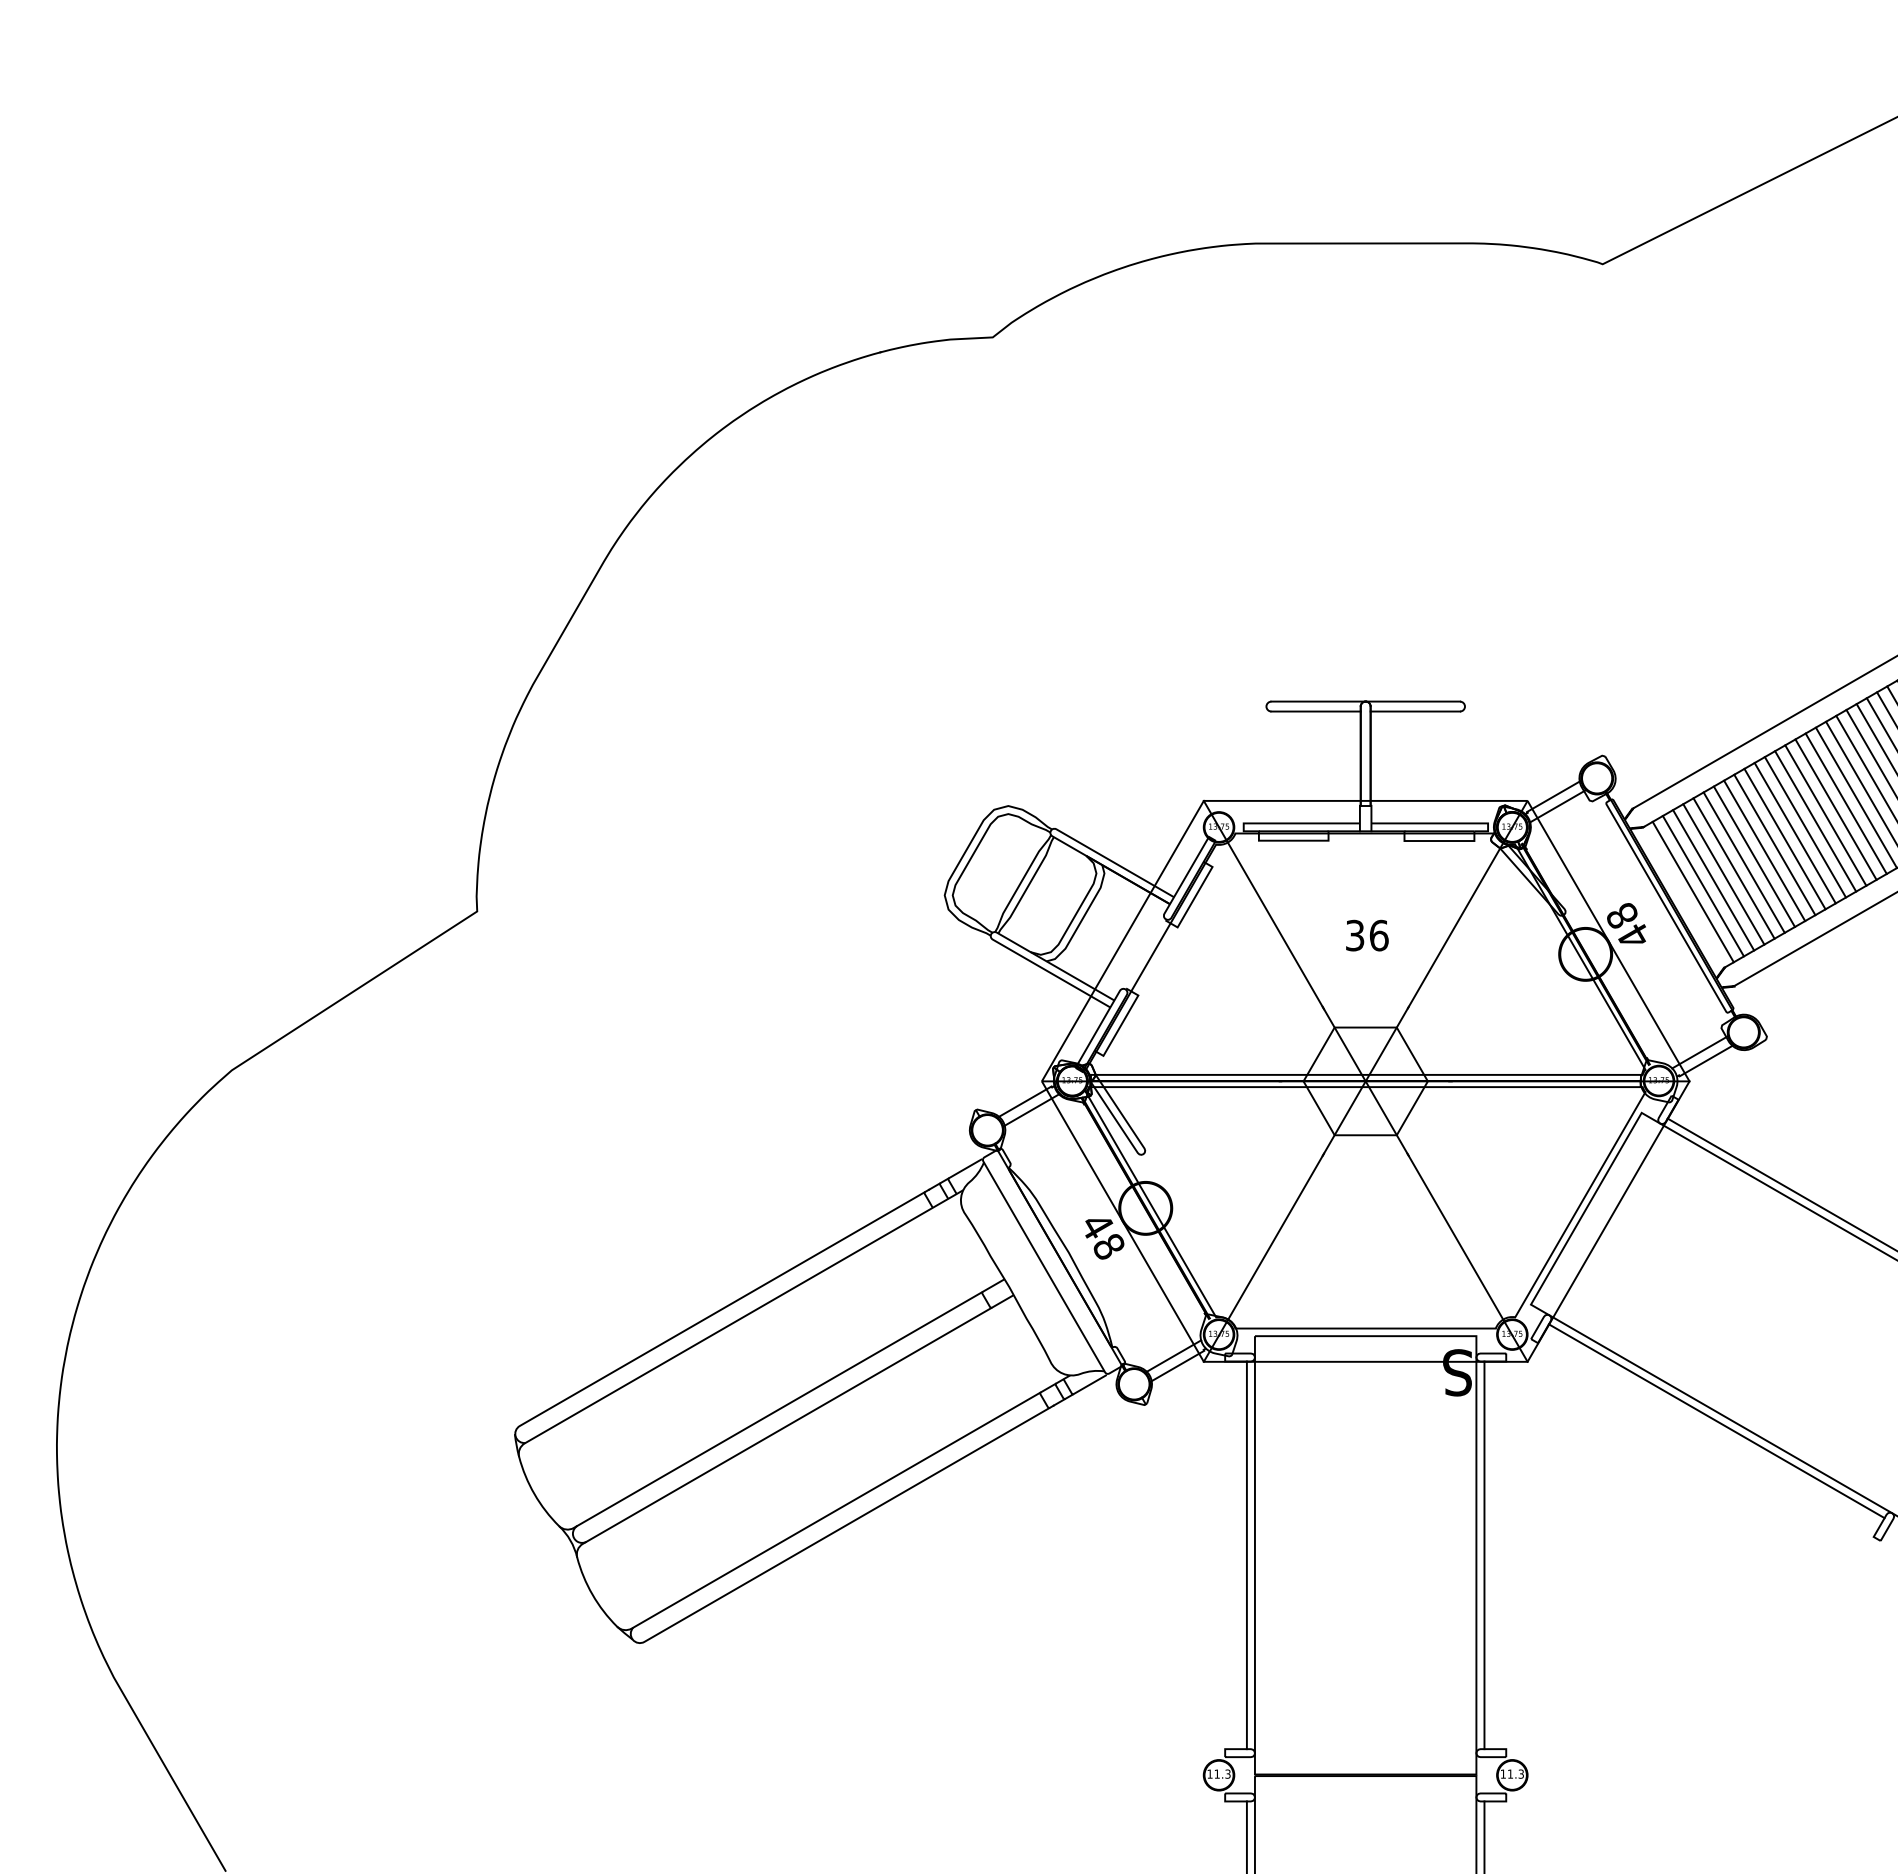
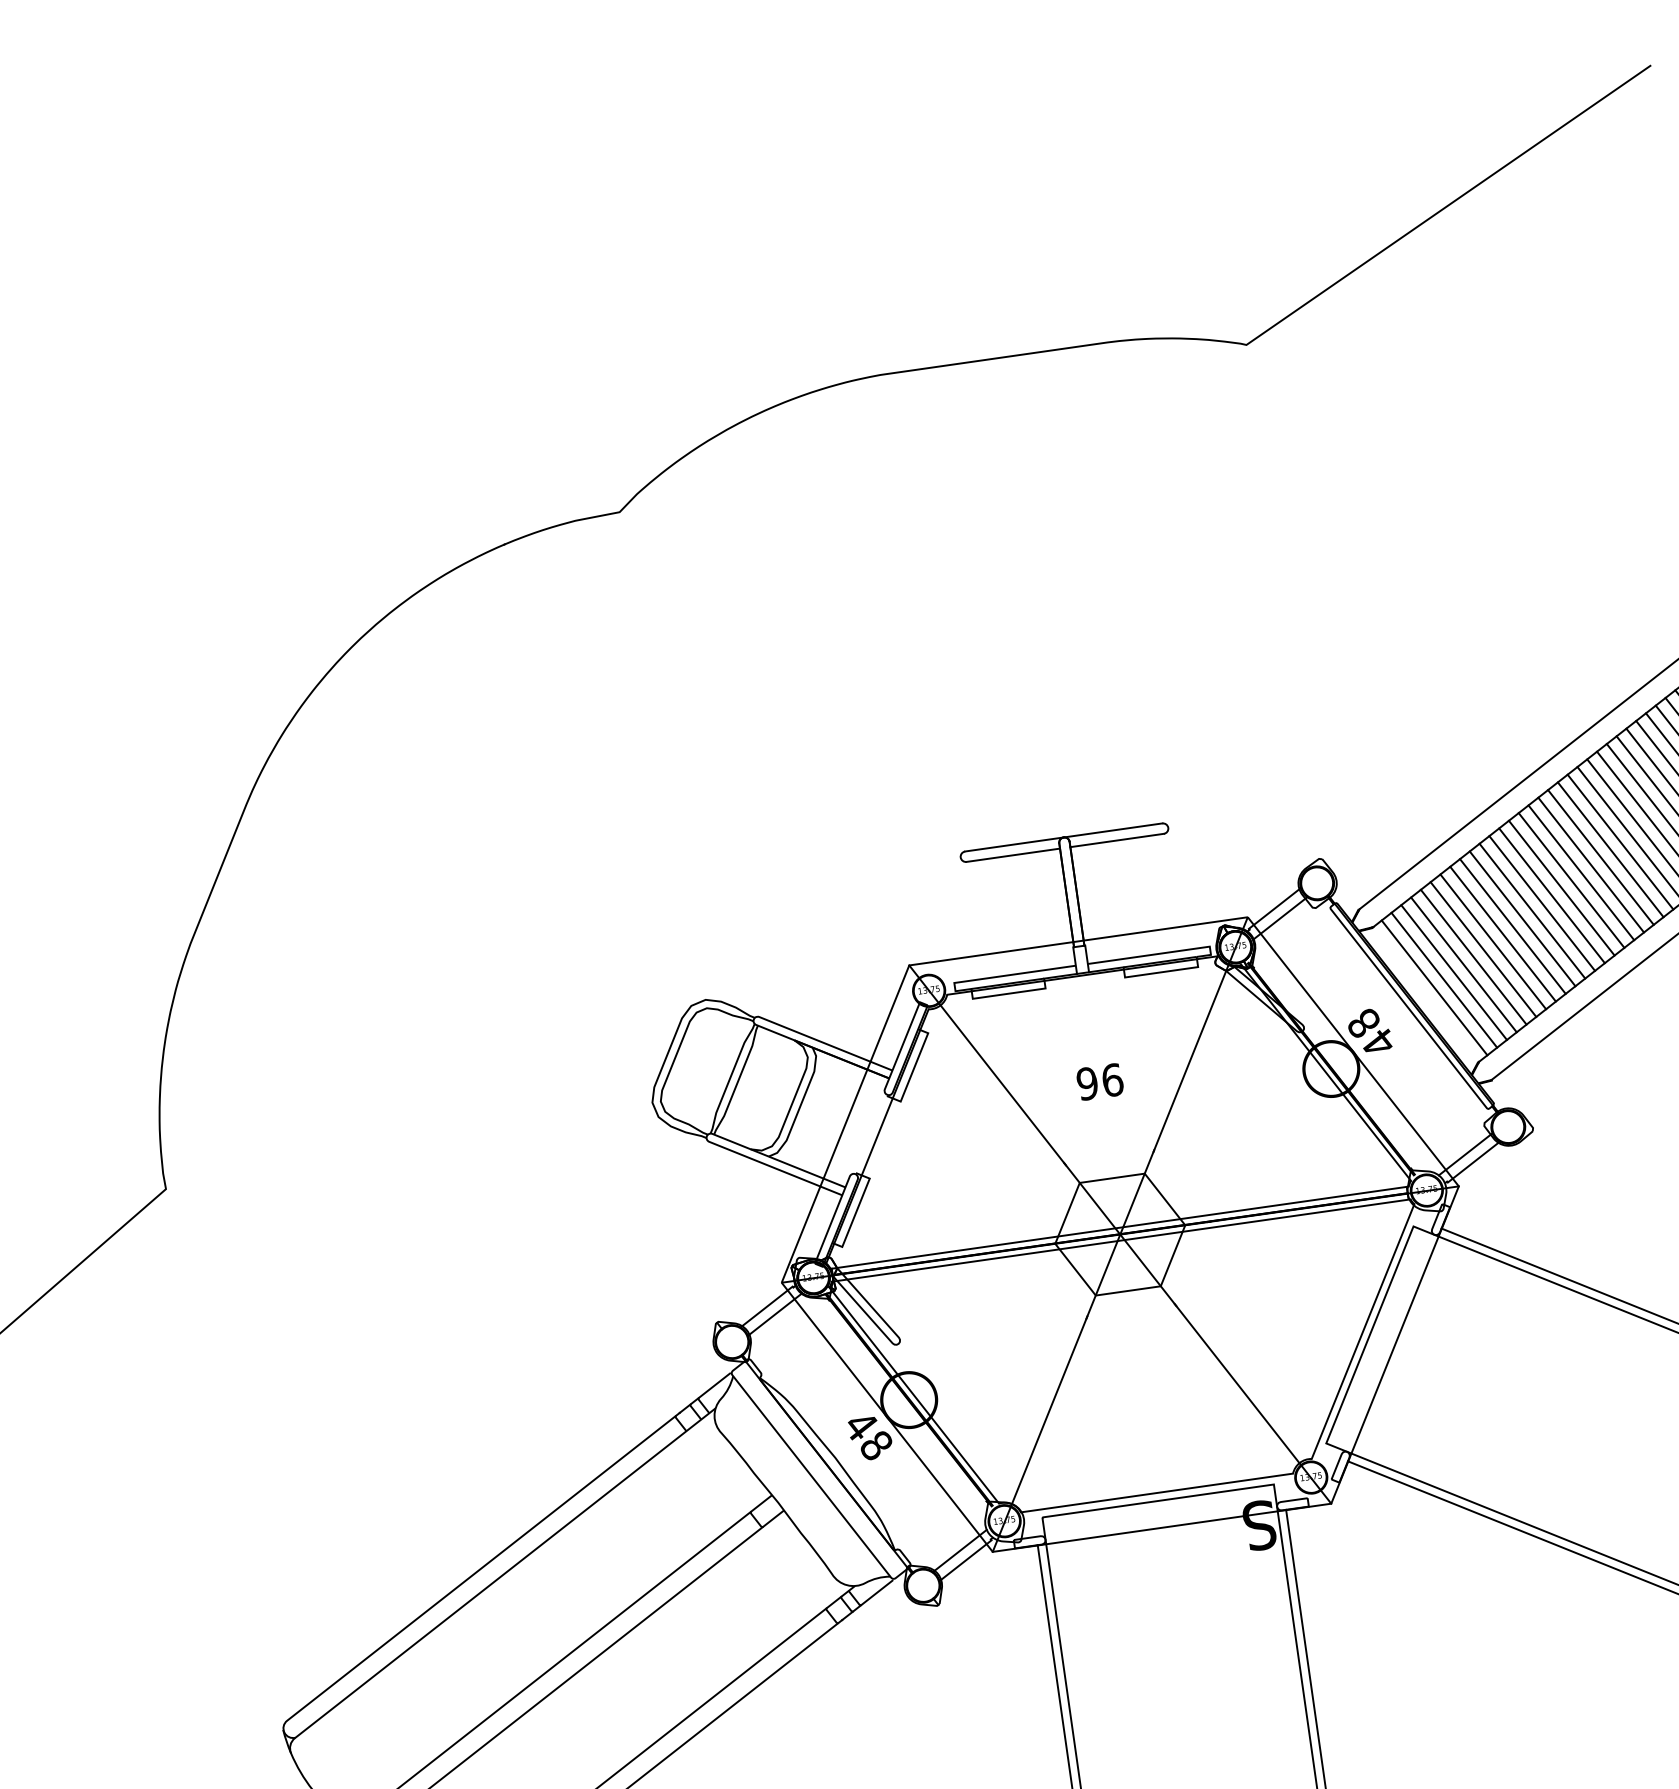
text: (1354, 935) -> (1086, 1083), 36 -> 96

